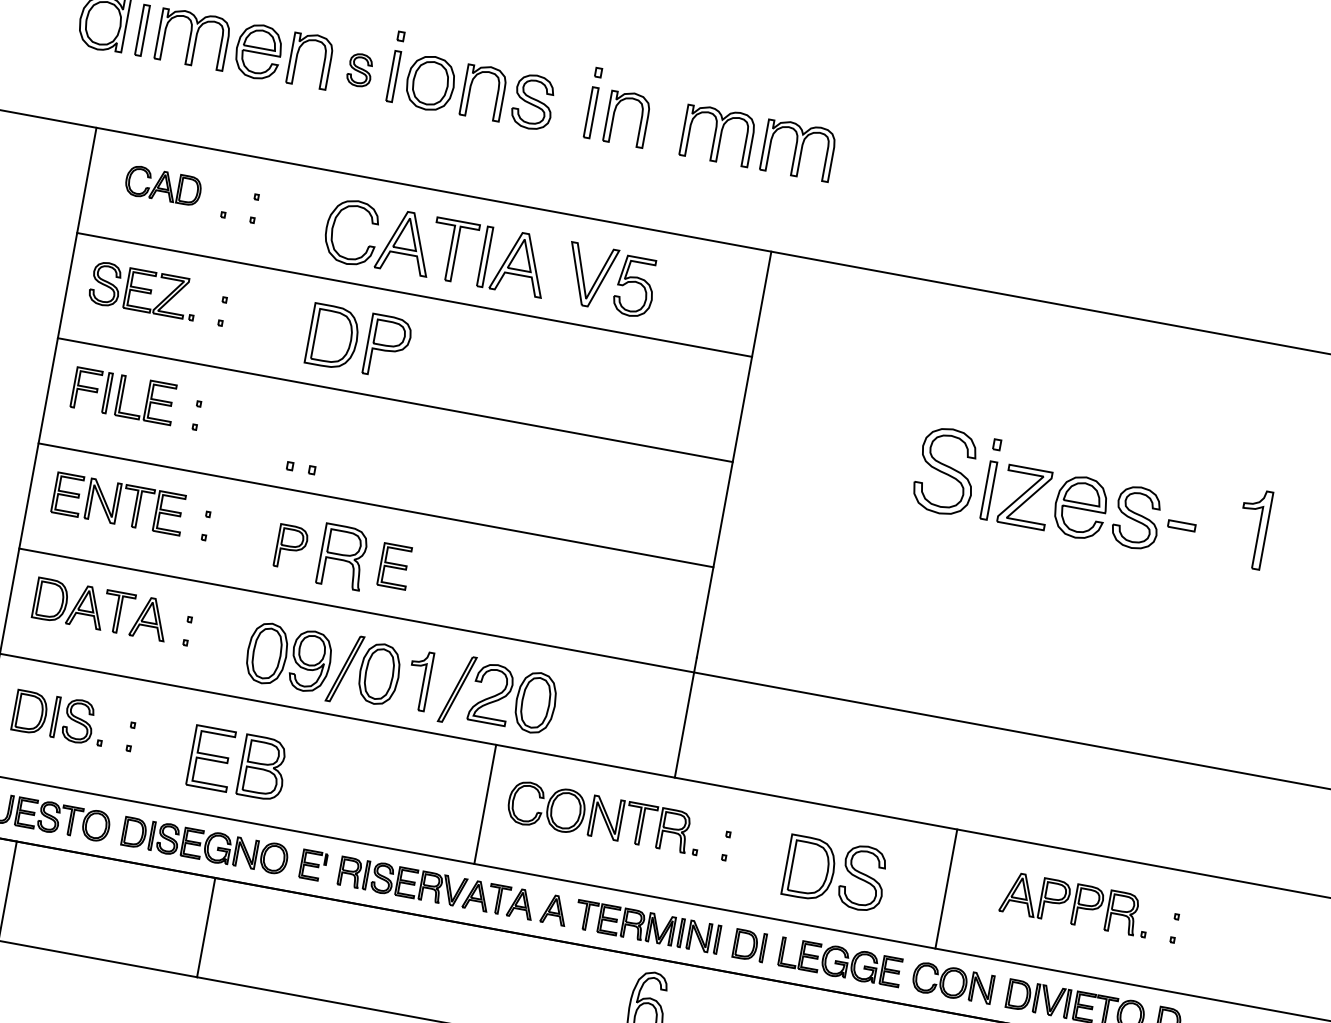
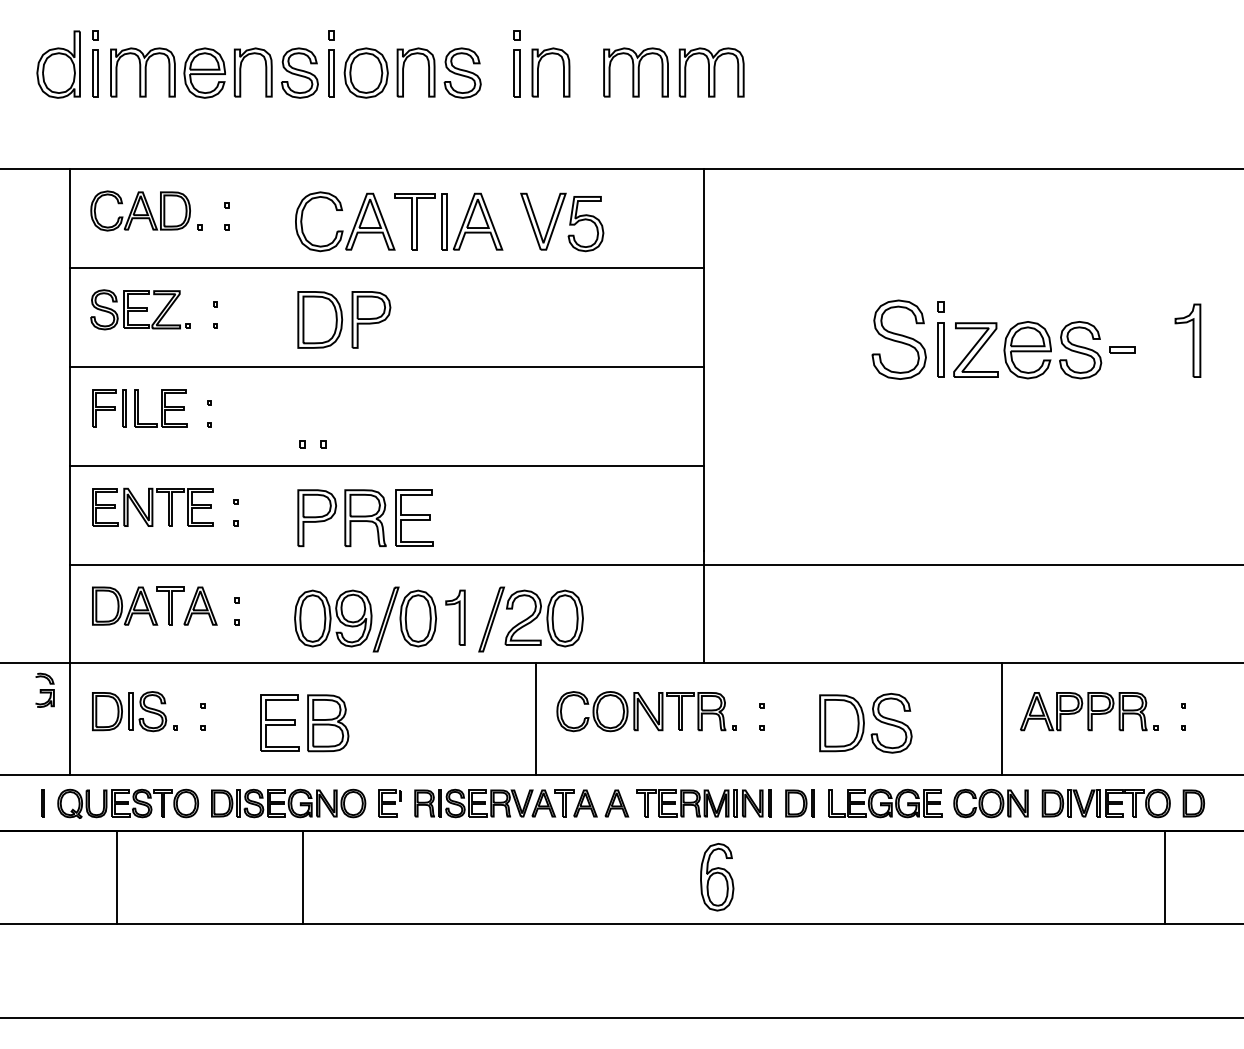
part: (359, 69) -> (299, 72), size x1.67
part: (163, 185) -> (140, 210), size x1.43
part: (290, 546) -> (316, 517), size x1.43
part: (395, 565) -> (414, 517), size x1.43
line: (946, 889) -> (1002, 719), moved

